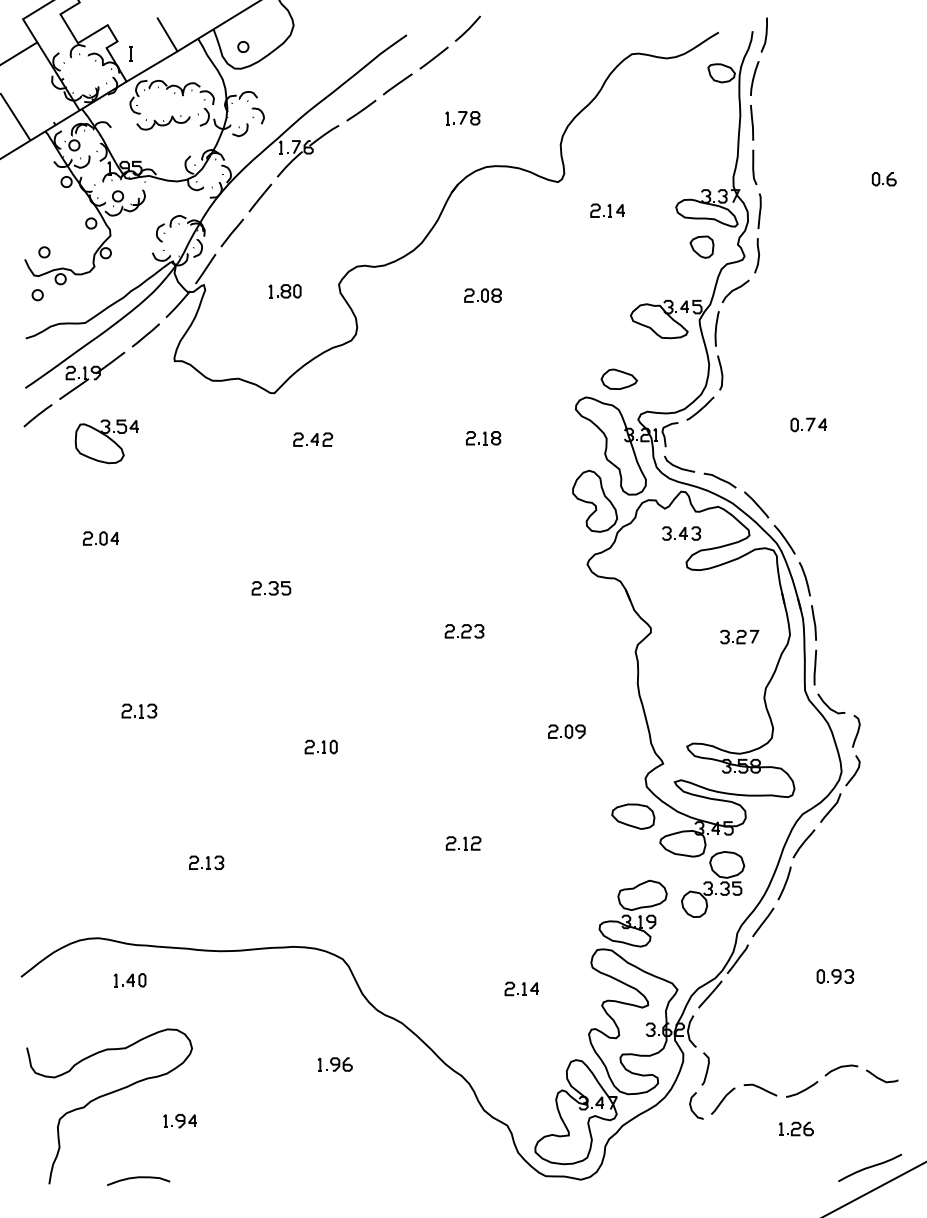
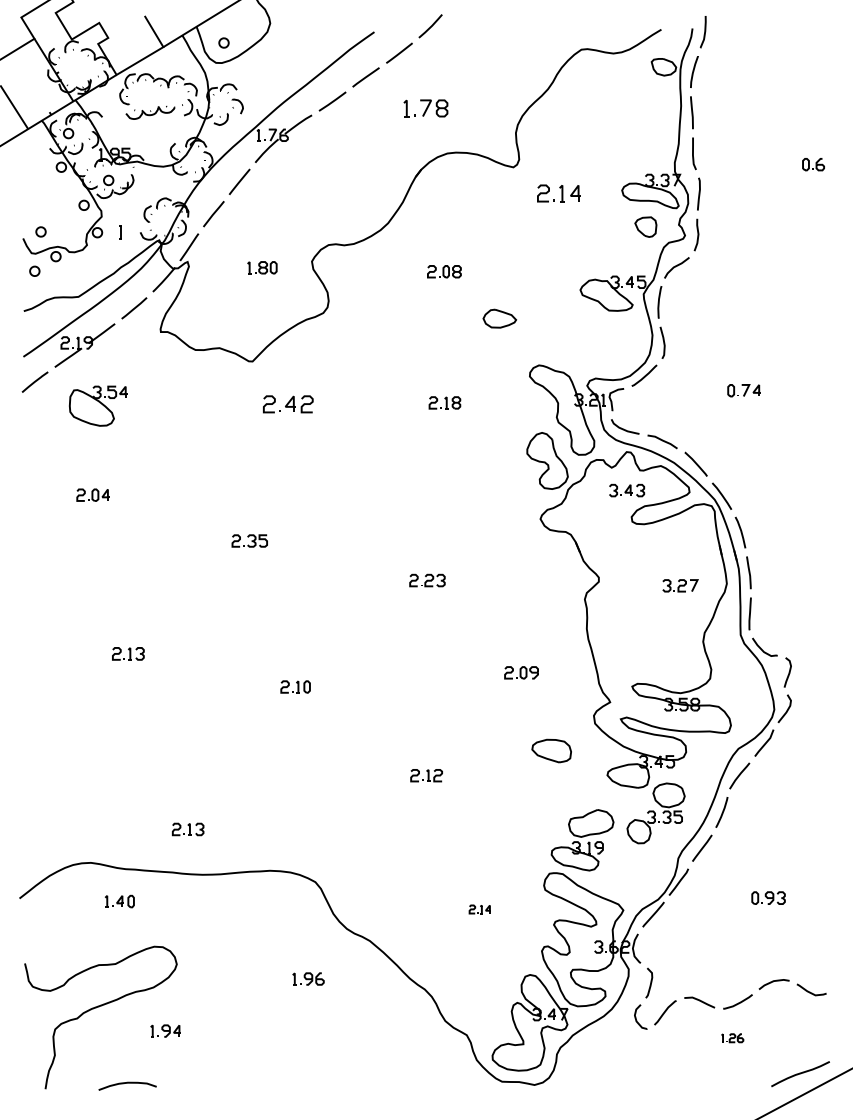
line: (130, 54) -> (120, 232), moved
part: (462, 118) -> (425, 108), size x1.4
part: (606, 210) -> (558, 193), size x1.4
part: (618, 379) -> (499, 318), moved
part: (312, 438) -> (287, 403), size x1.4
part: (633, 816) -> (551, 750), moved
part: (206, 862) -> (188, 829), moved
part: (521, 988) -> (479, 909), size x0.7
part: (796, 1128) -> (732, 1037), size x0.7

